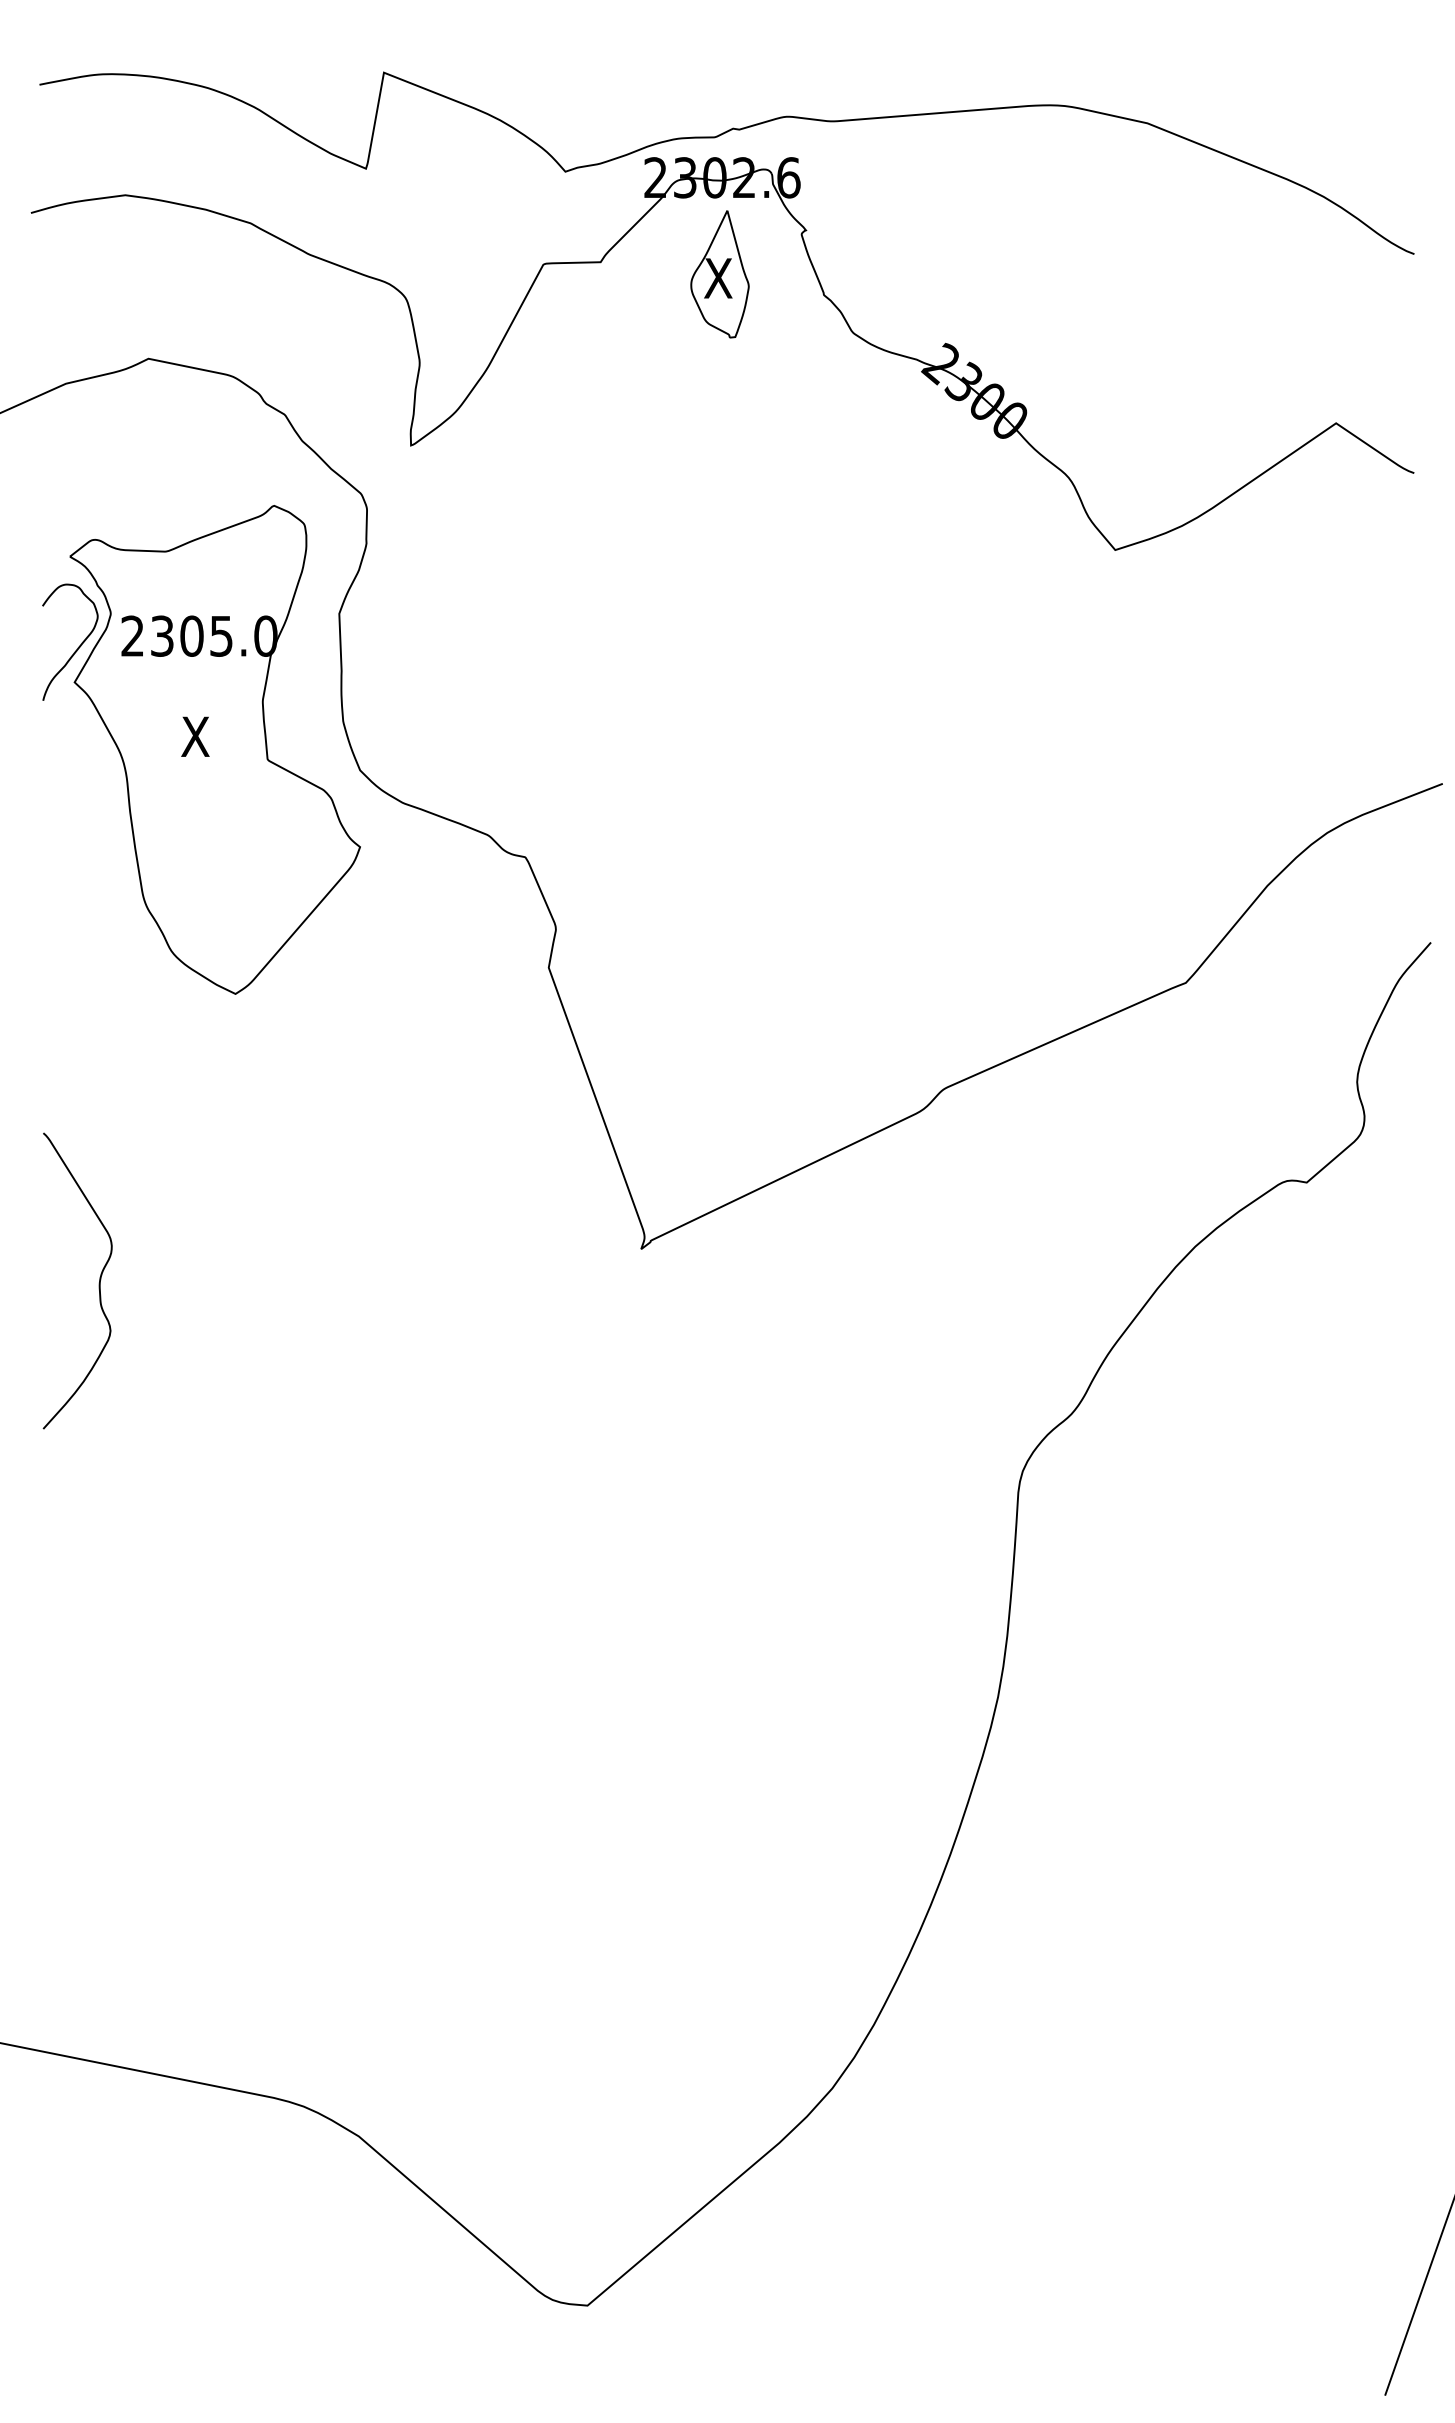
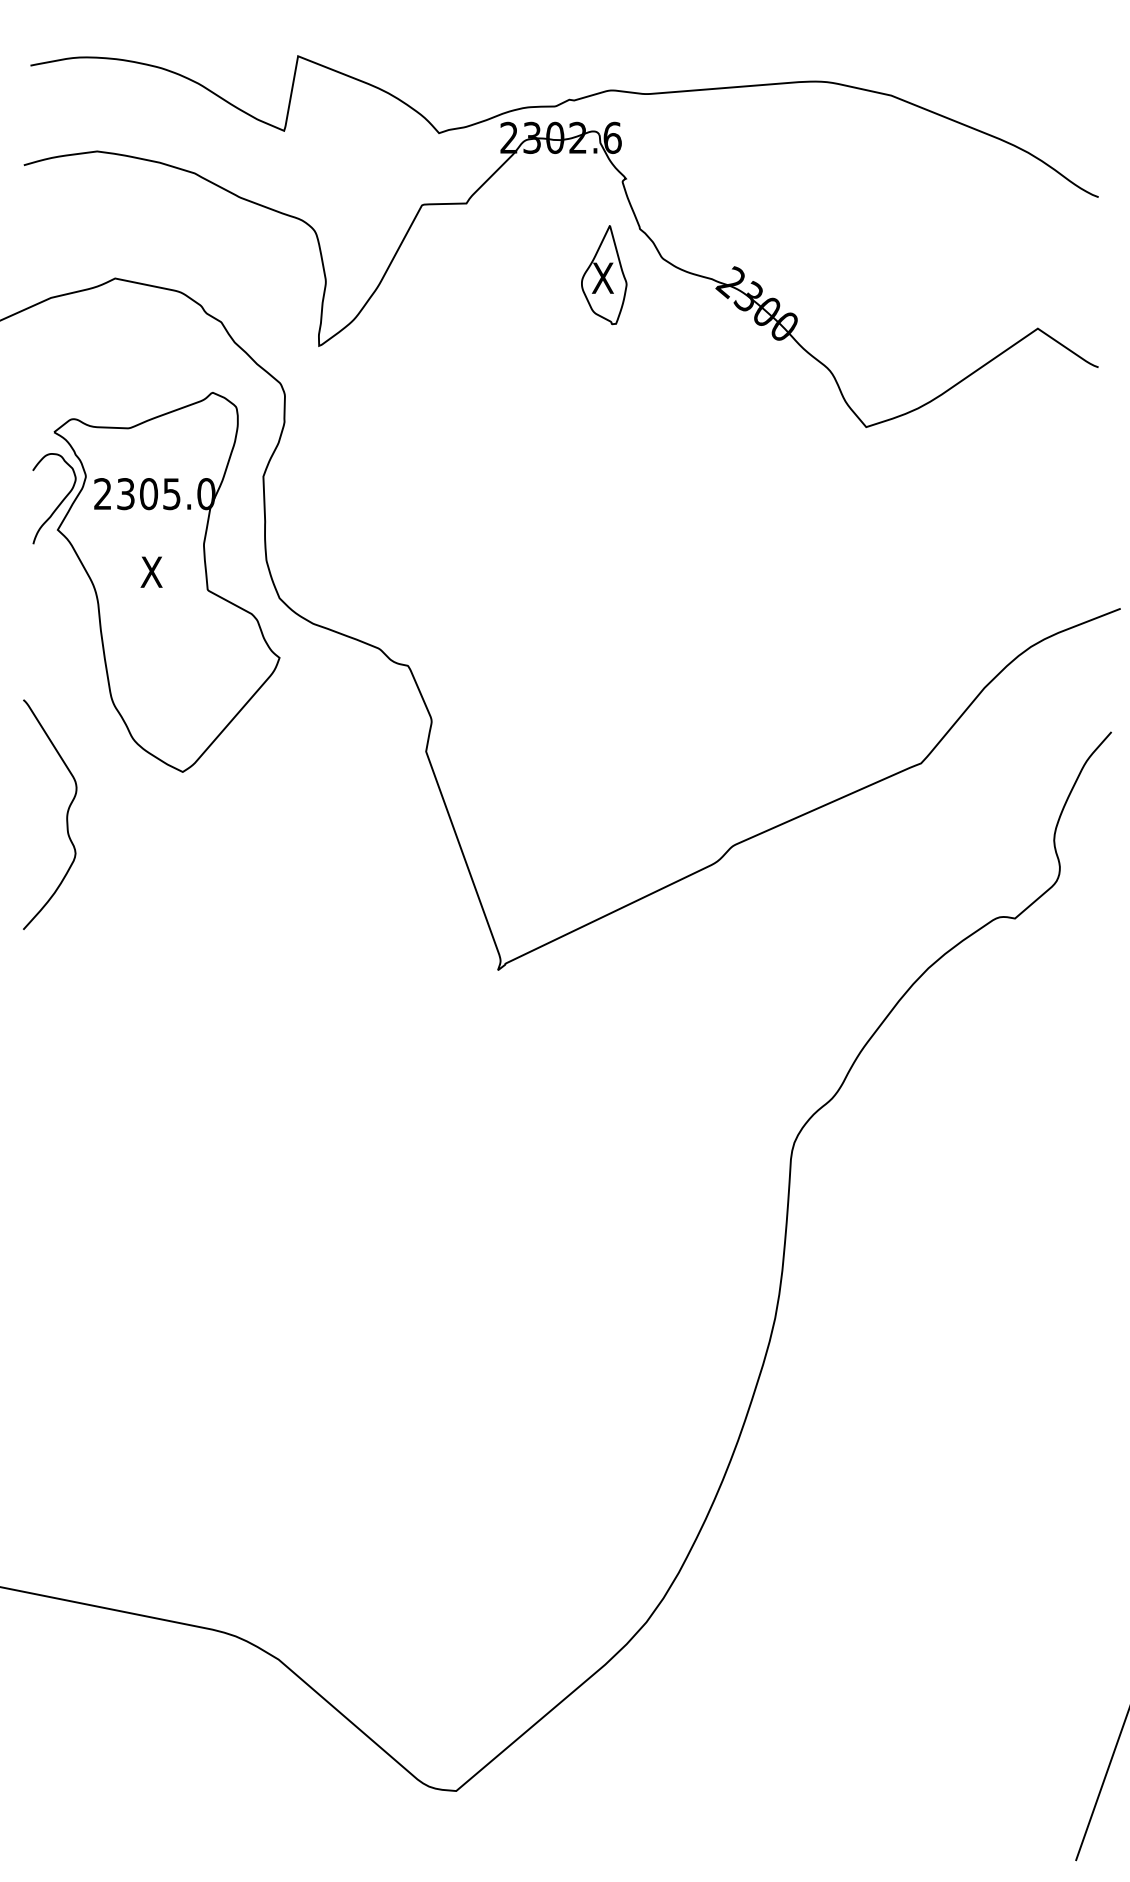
part: (719, 274) -> (603, 275), moved
curve: (98, 1283) -> (66, 816), moved

